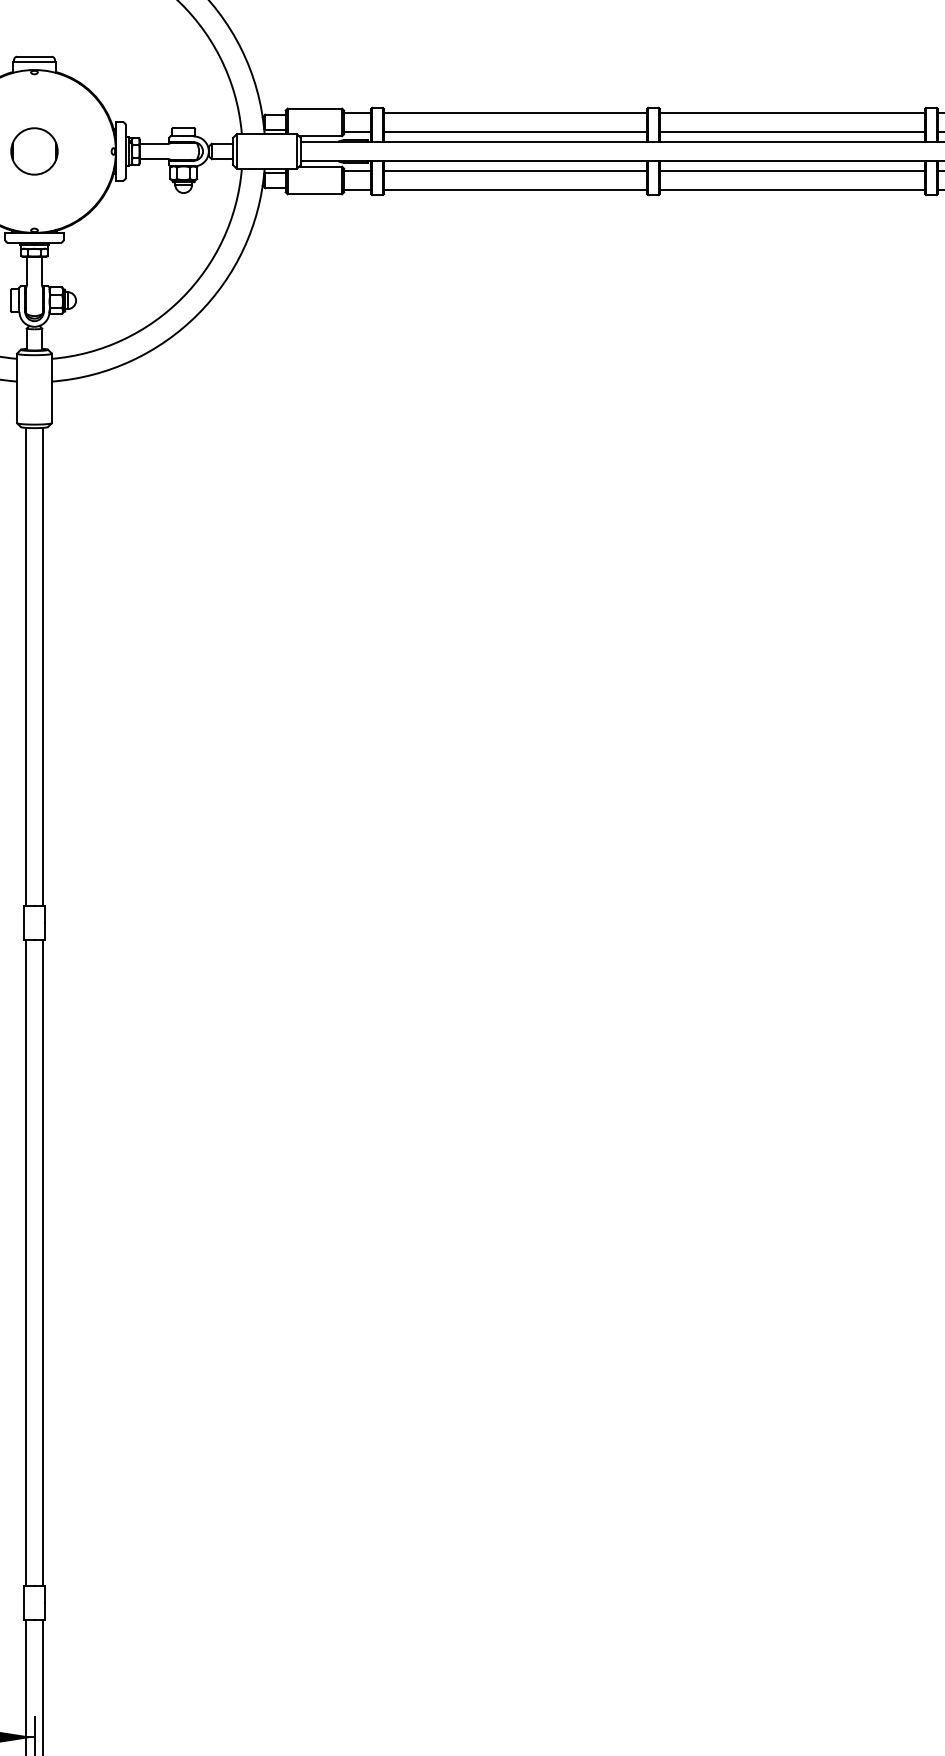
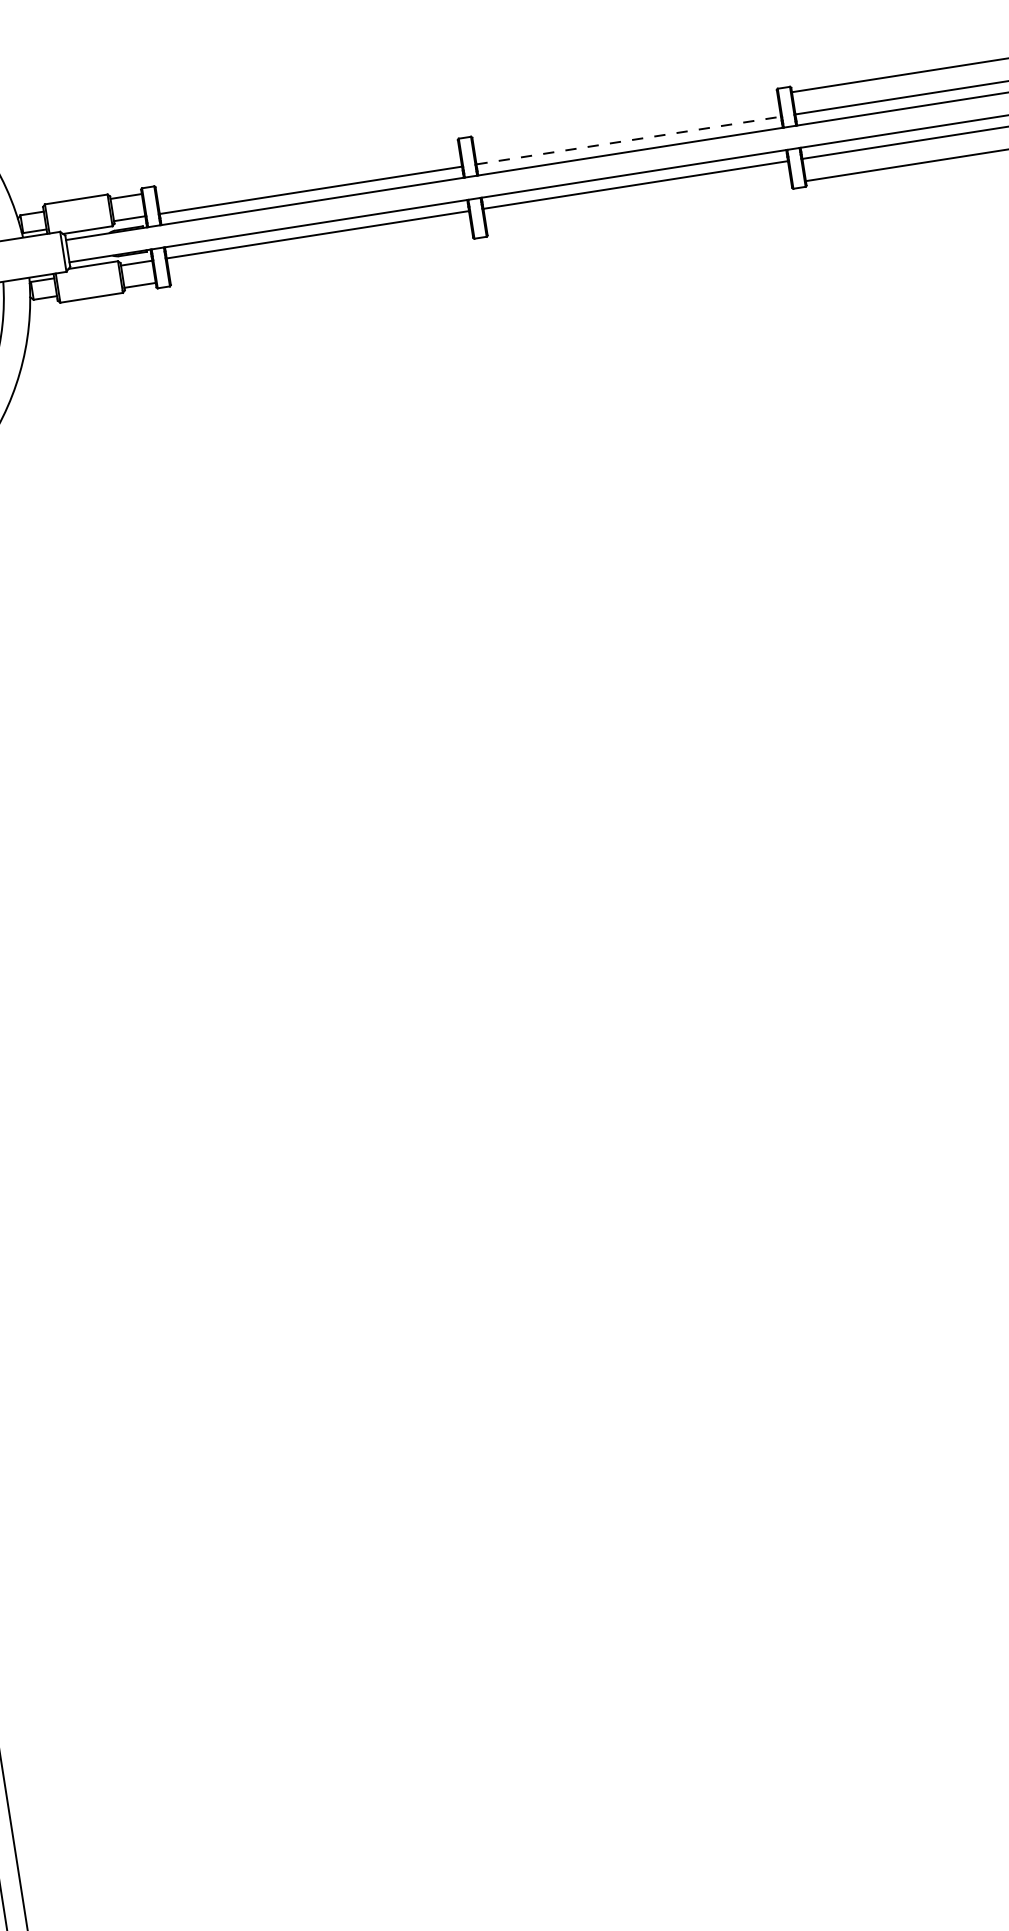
line: (515, 112) -> (307, 167), removed
line: (791, 112) -> (624, 118), removed
line: (792, 132) -> (629, 140), solid -> dashed
line: (515, 190) -> (321, 257), removed
line: (791, 190) -> (638, 207), removed

